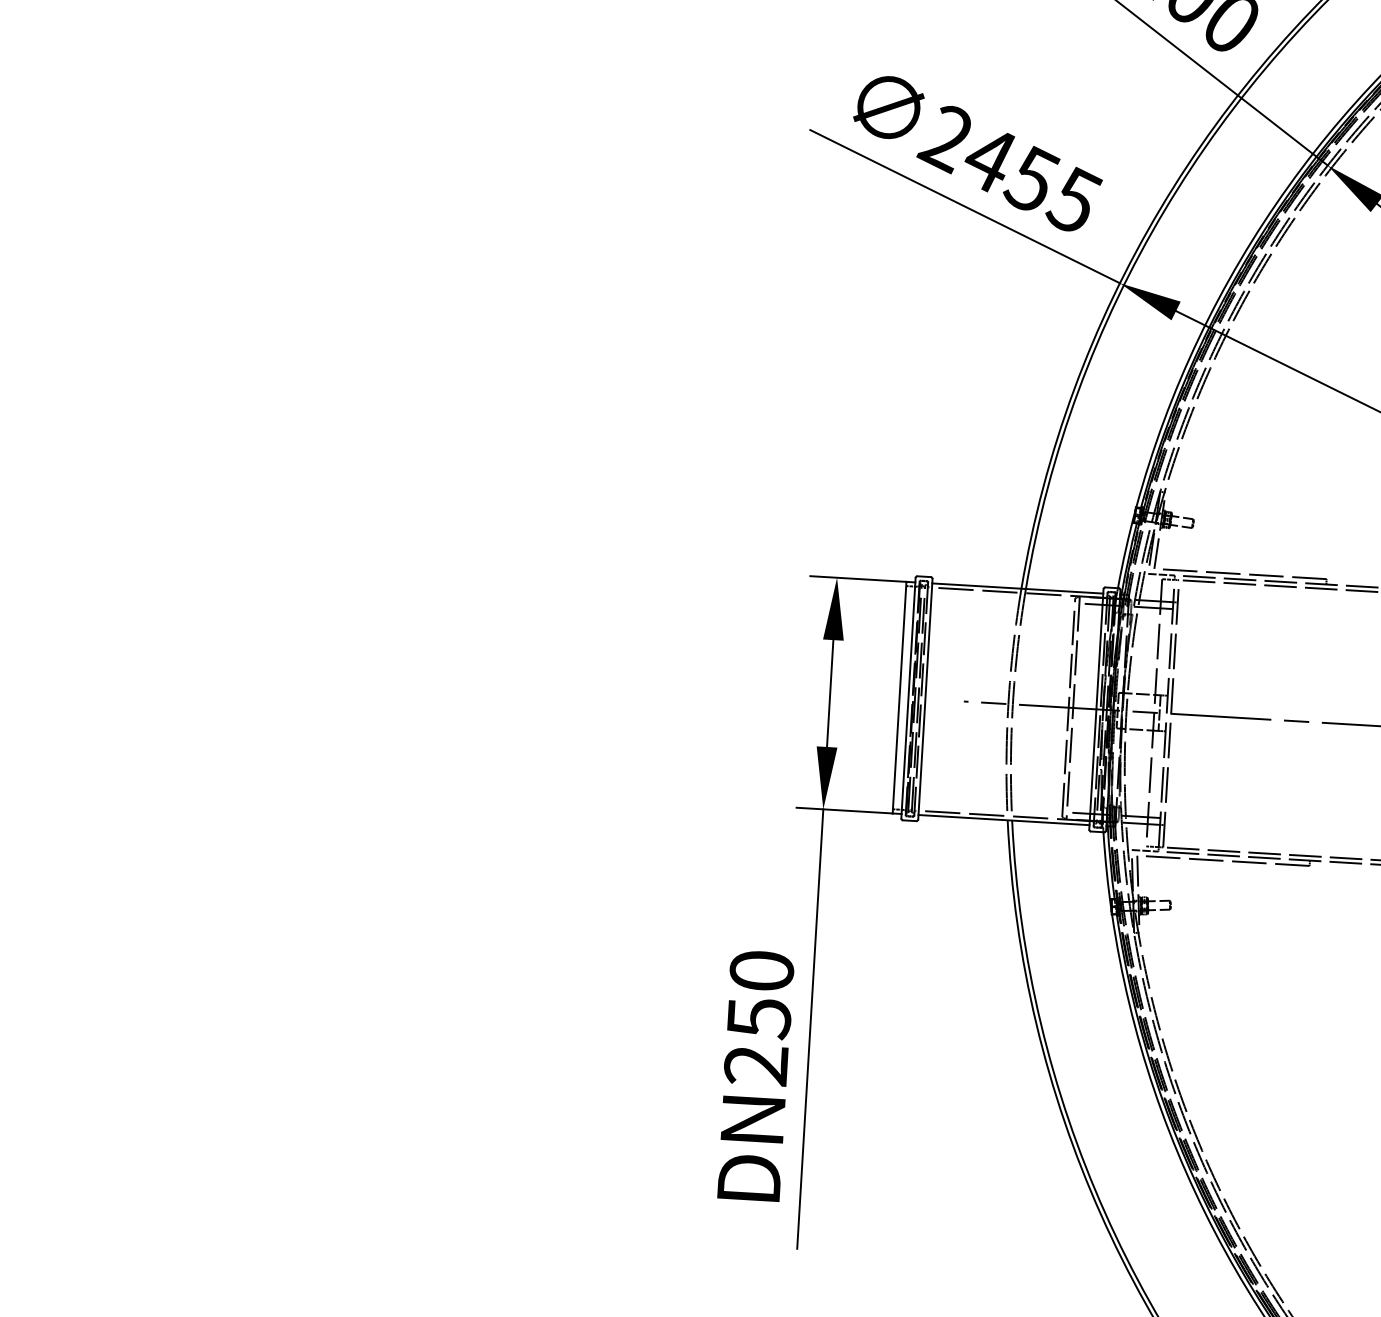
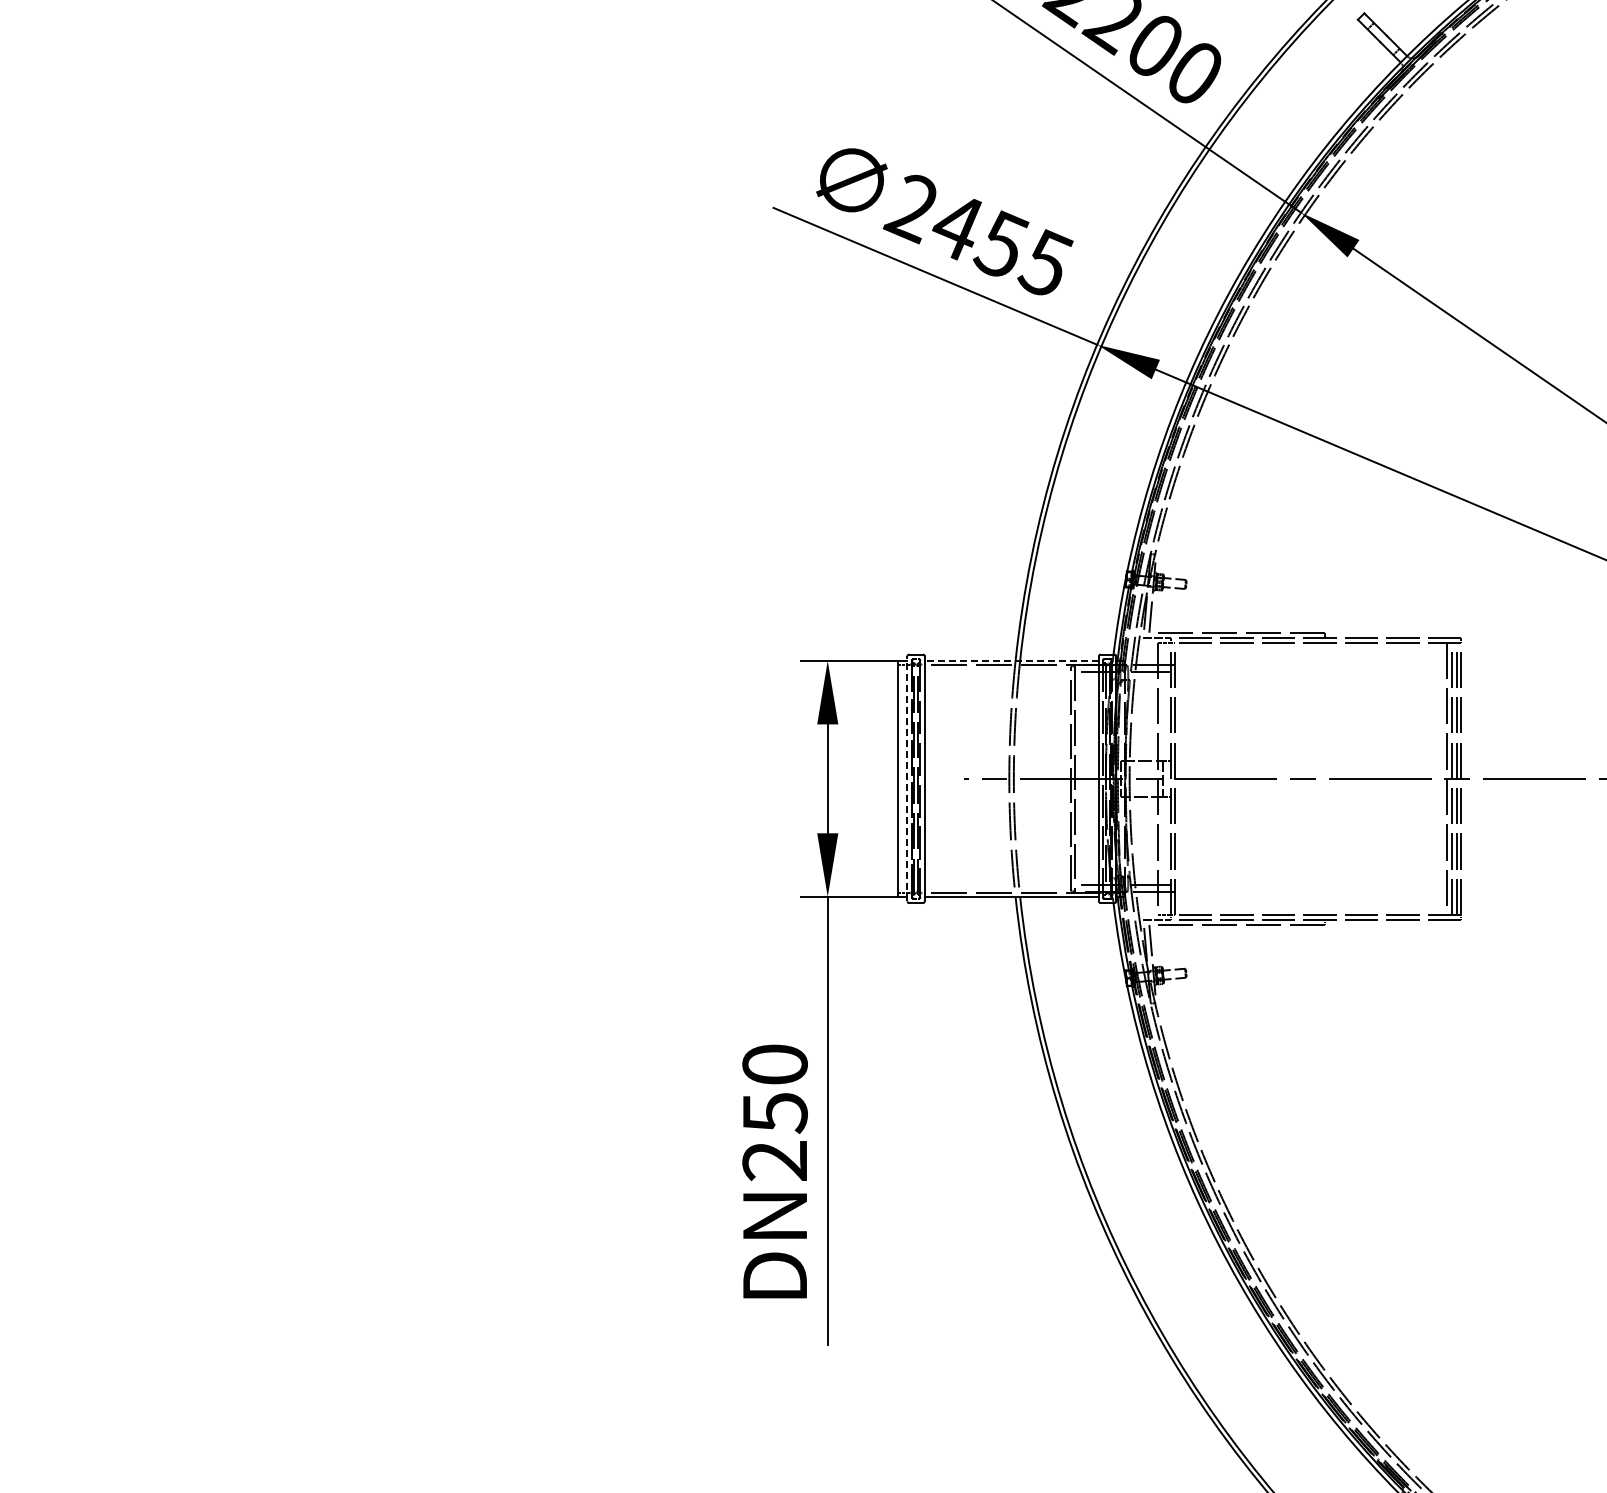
line: (1017, 588) -> (1011, 660), solid -> dashed
line: (908, 697) -> (907, 778), solid -> dashed

